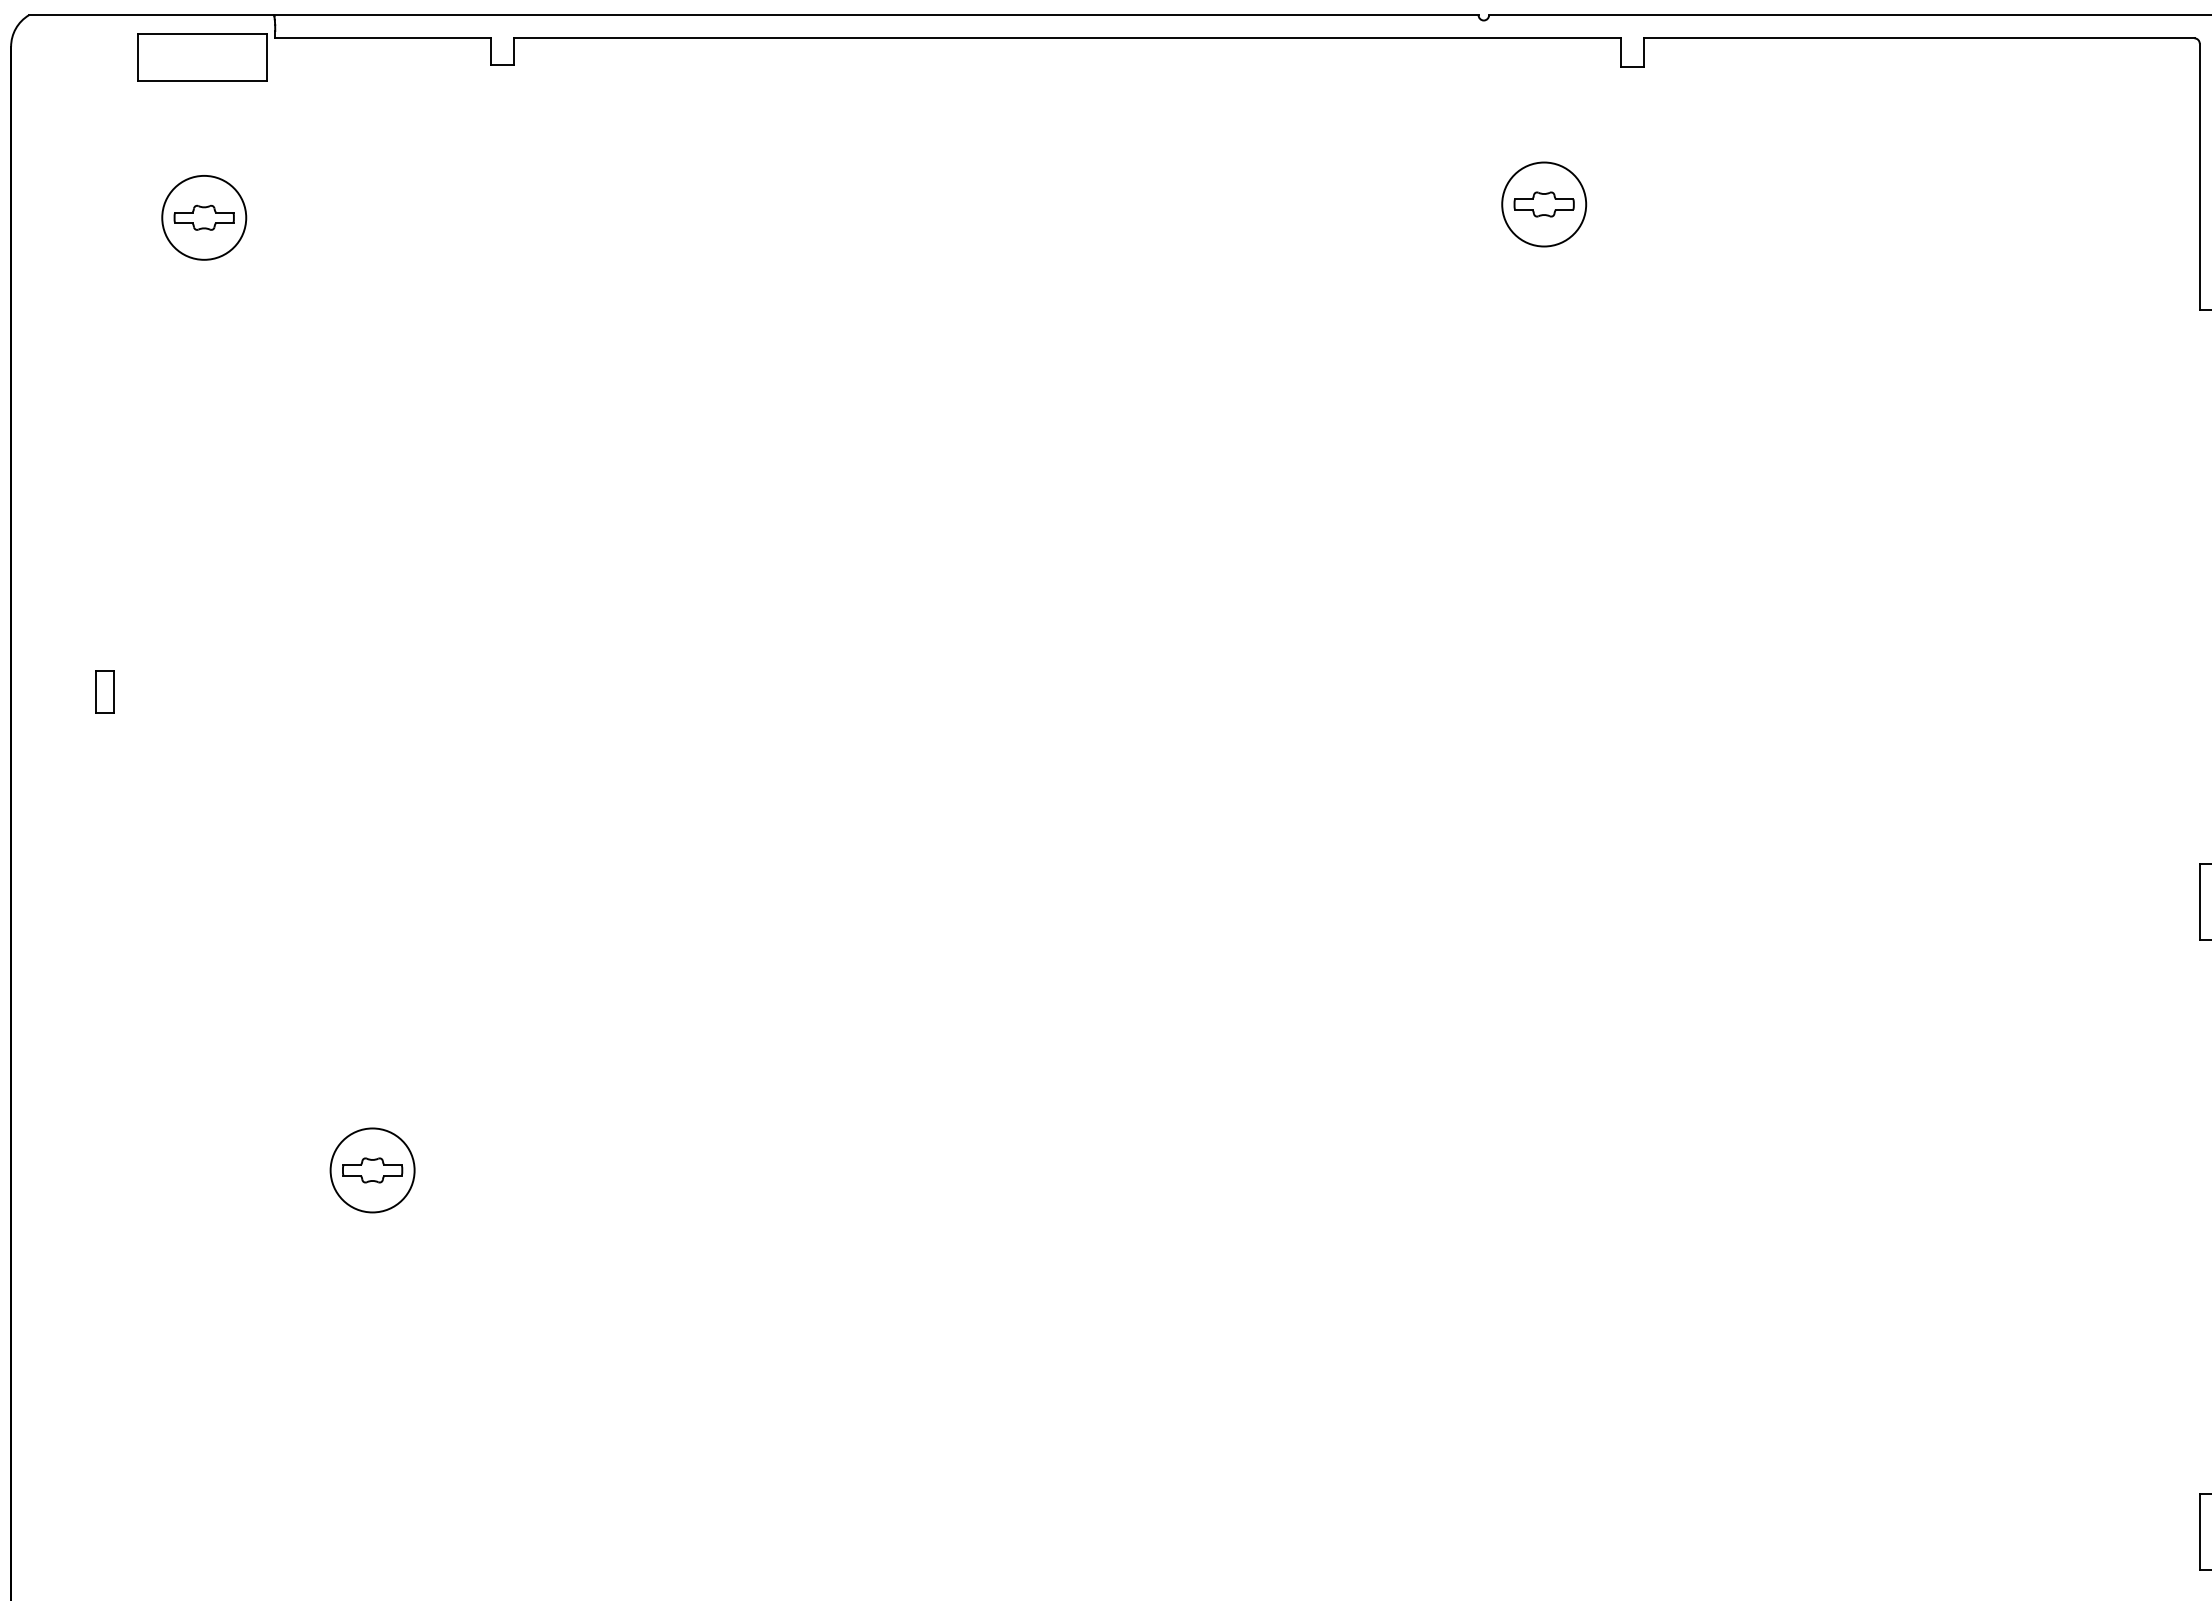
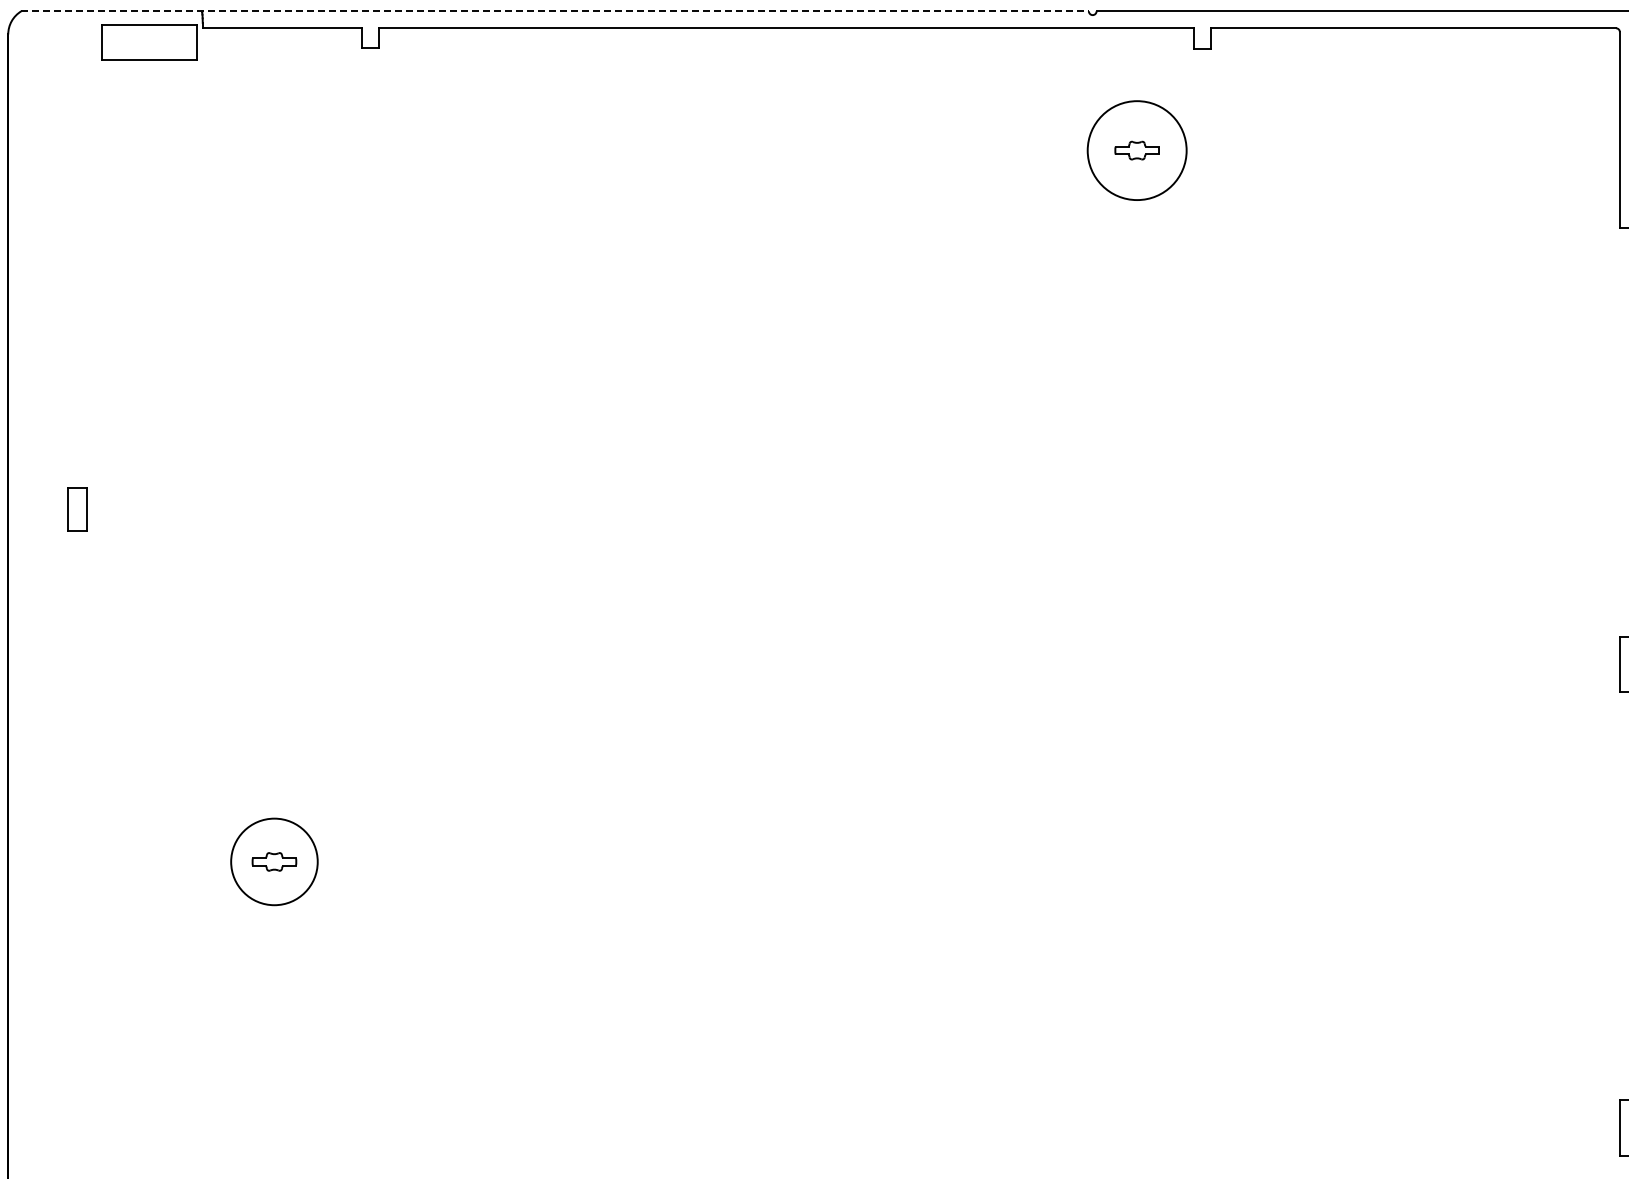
line: (754, 15) -> (555, 11), solid -> dashed
circle: (1544, 204) -> (1137, 150), size x1.6
part: (204, 217) -> (150, 160), removed
part: (105, 691) -> (77, 509), size x1.4
circle: (372, 1169) -> (274, 861), size x1.4

